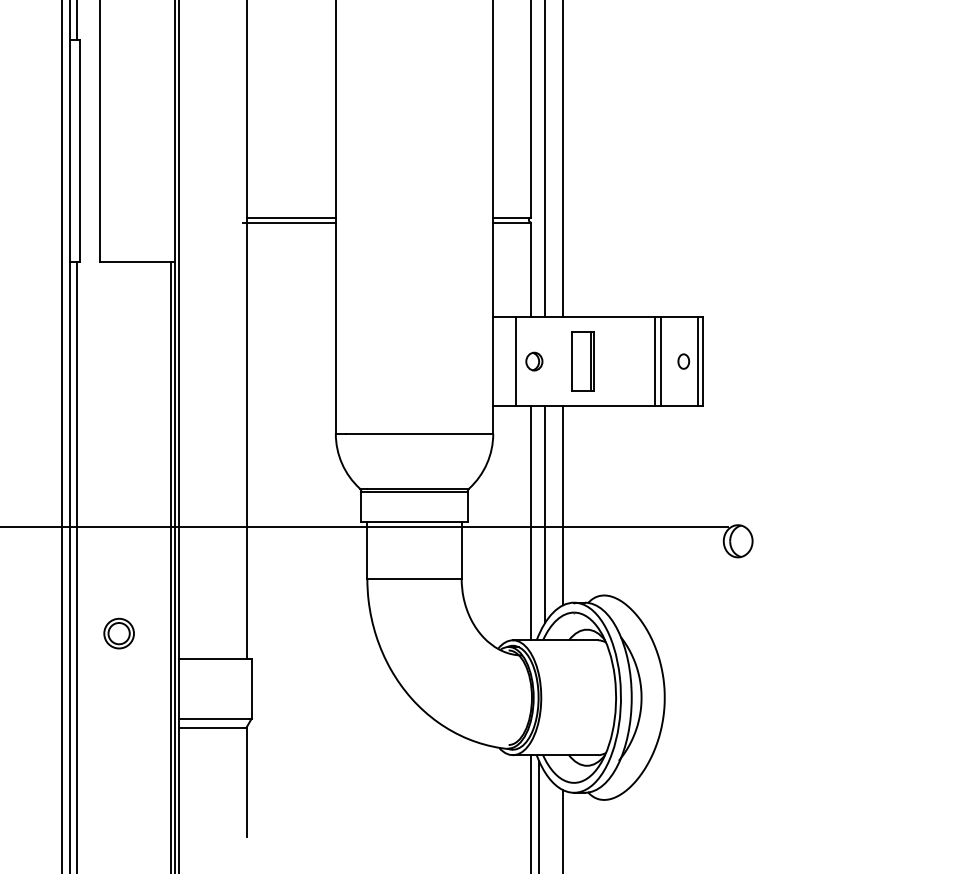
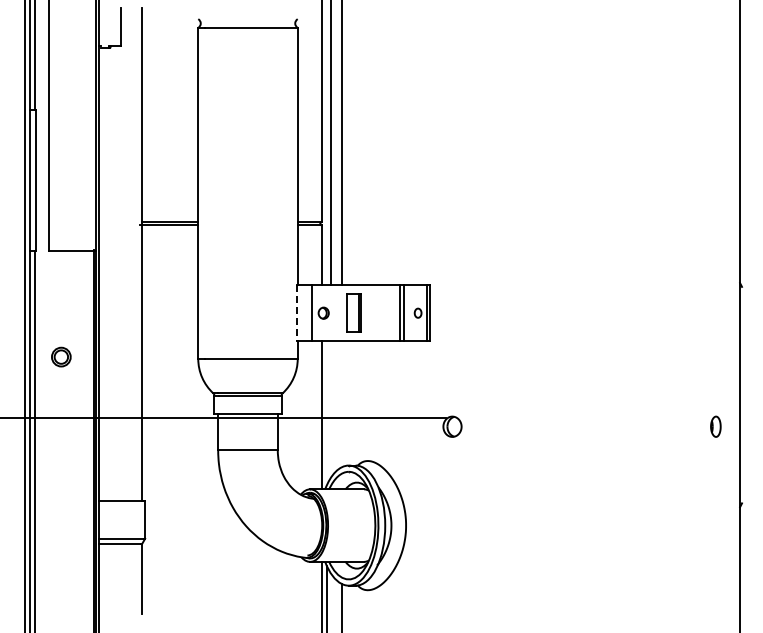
line: (492, 362) -> (297, 313), solid -> dashed
line: (562, 506) -> (341, 404), removed
line: (545, 513) -> (330, 409), removed
part: (119, 632) -> (61, 356), moved

